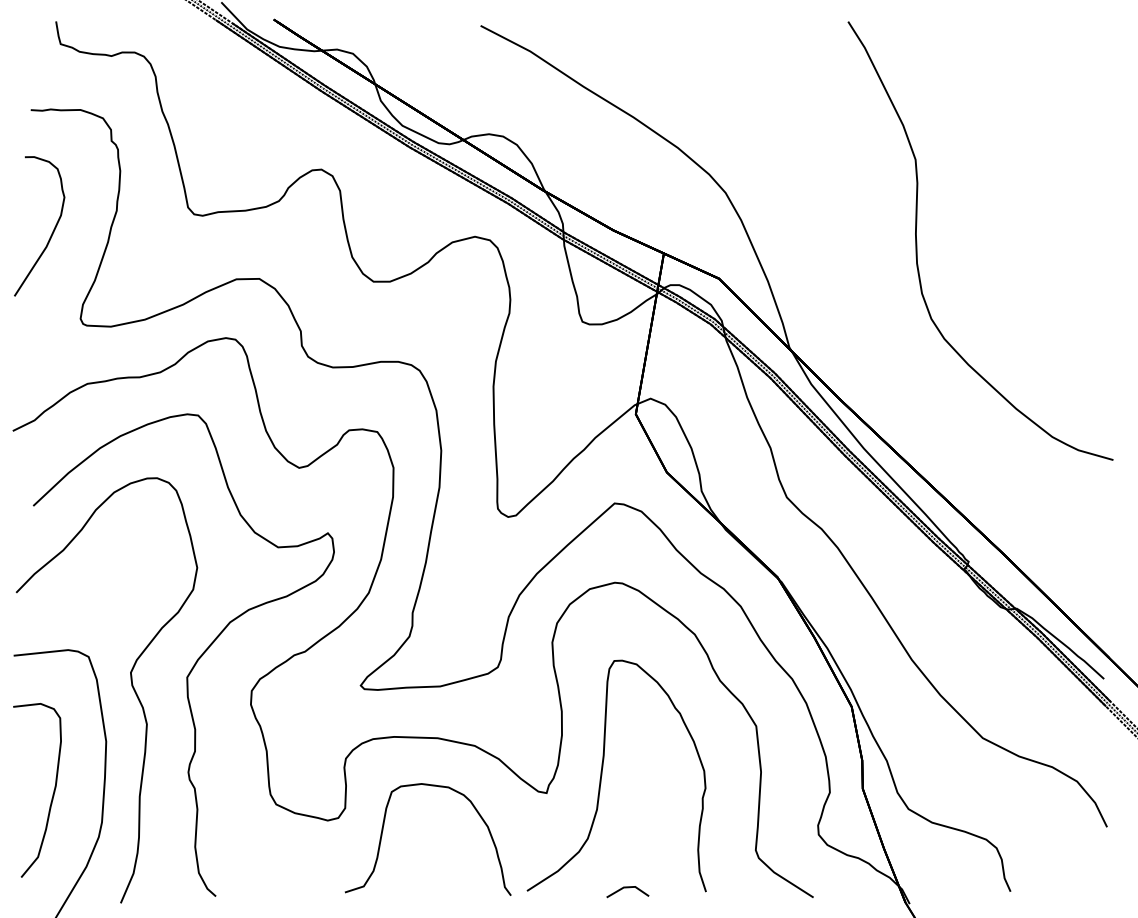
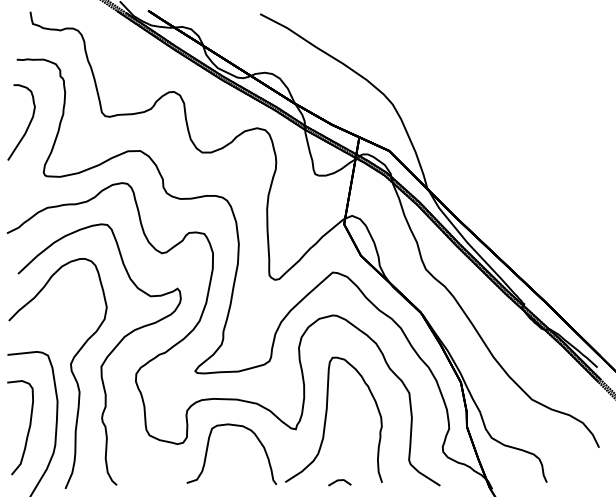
curve: (919, 255) -> (497, 138), removed

